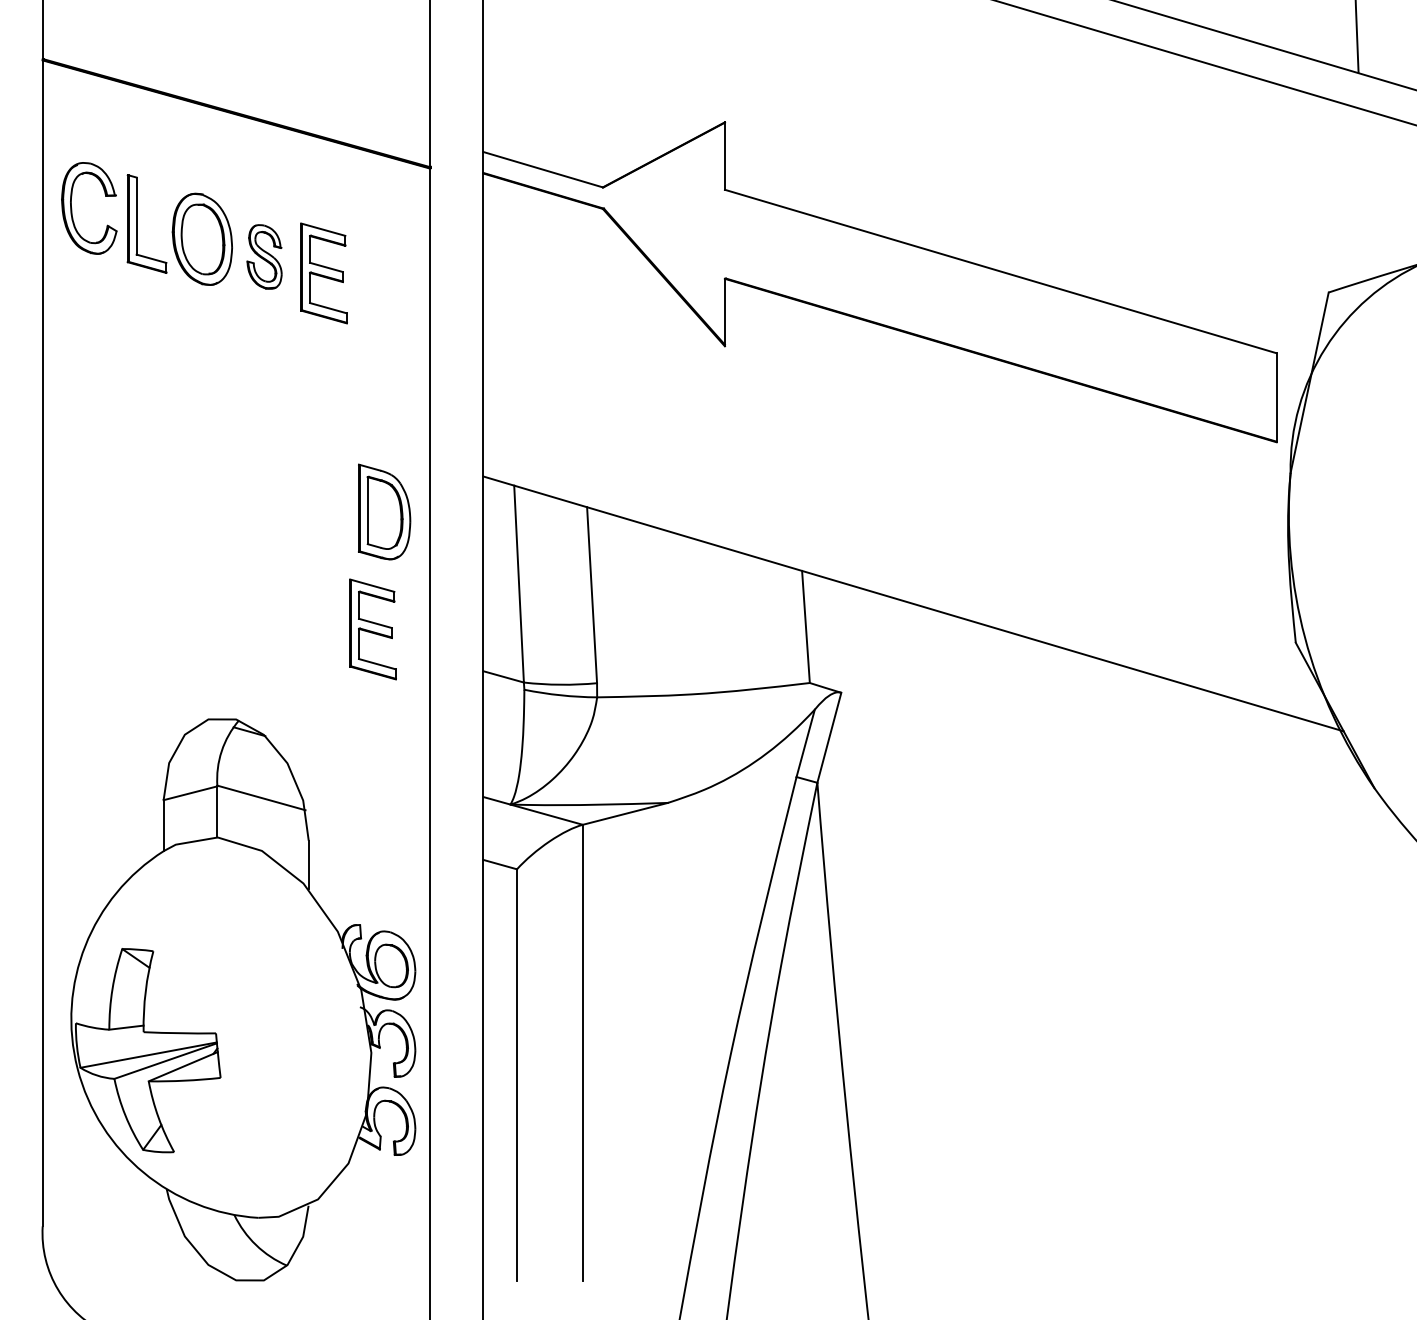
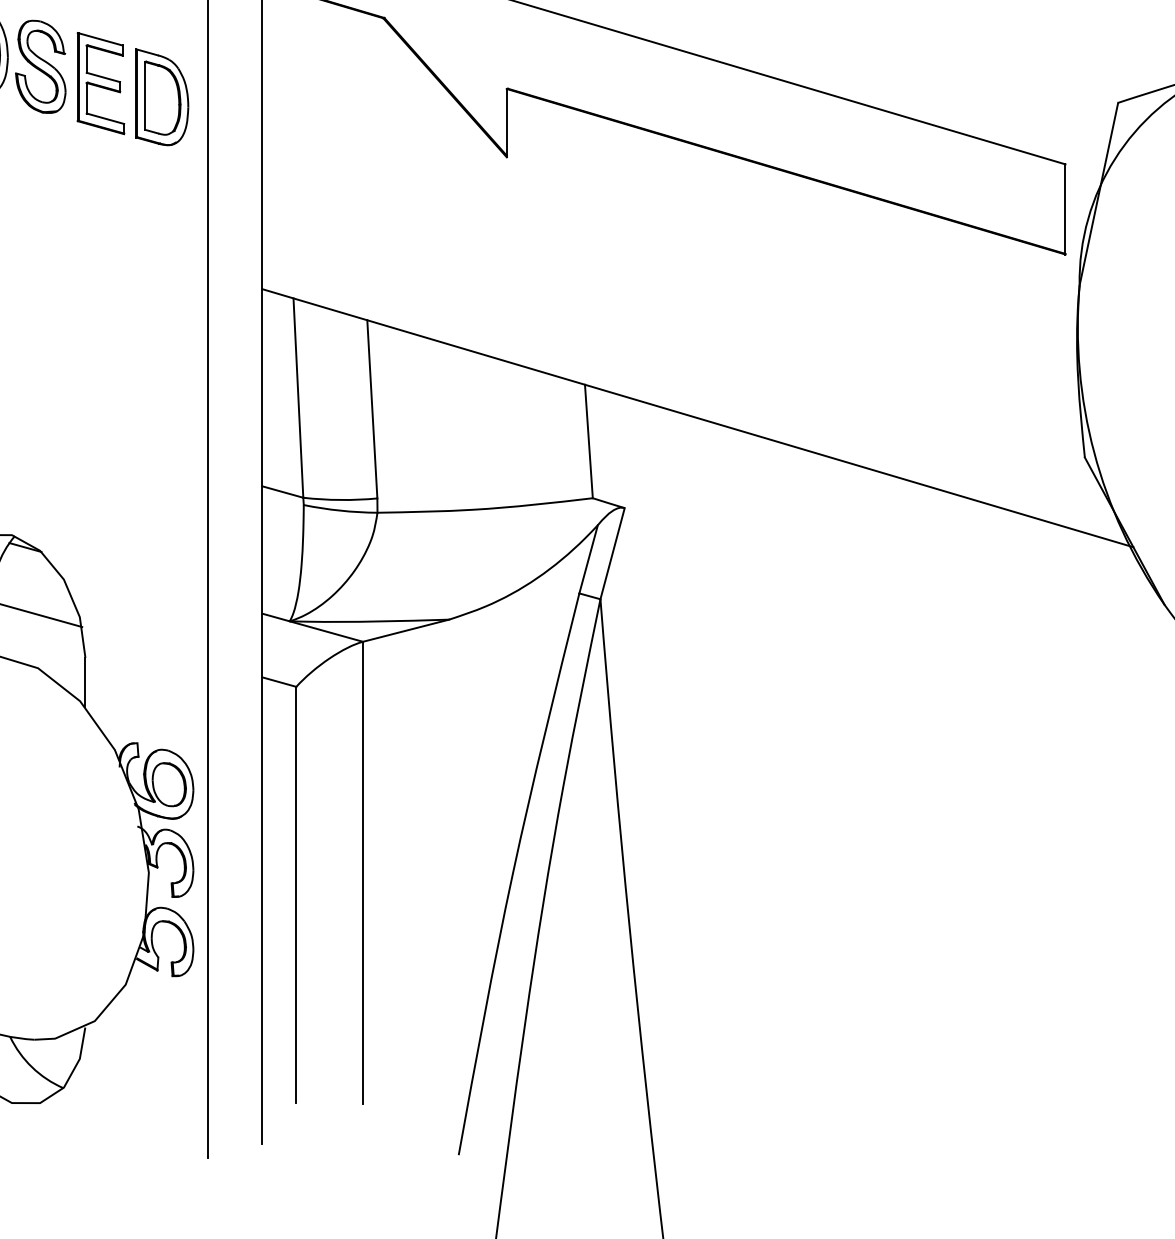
part: (264, 256) -> (40, 66), size x1.43
part: (384, 511) -> (162, 96), moved
part: (372, 629) -> (150, 444), removed

